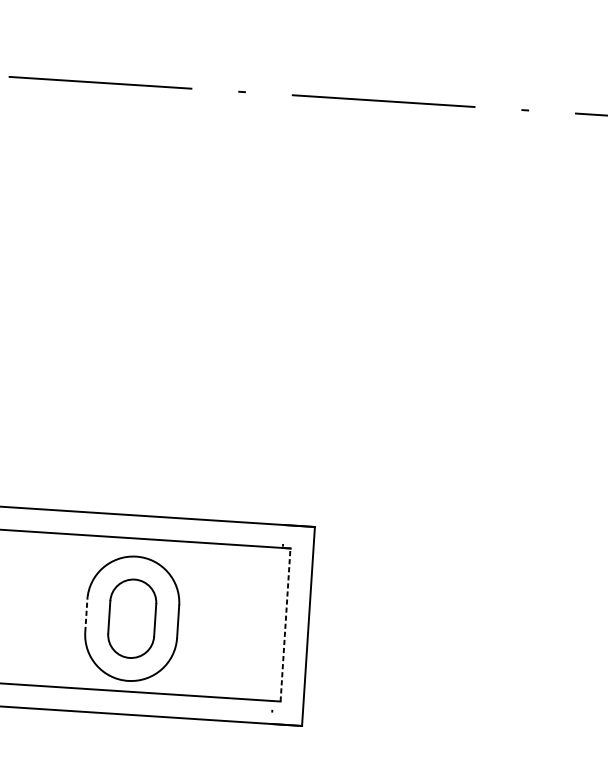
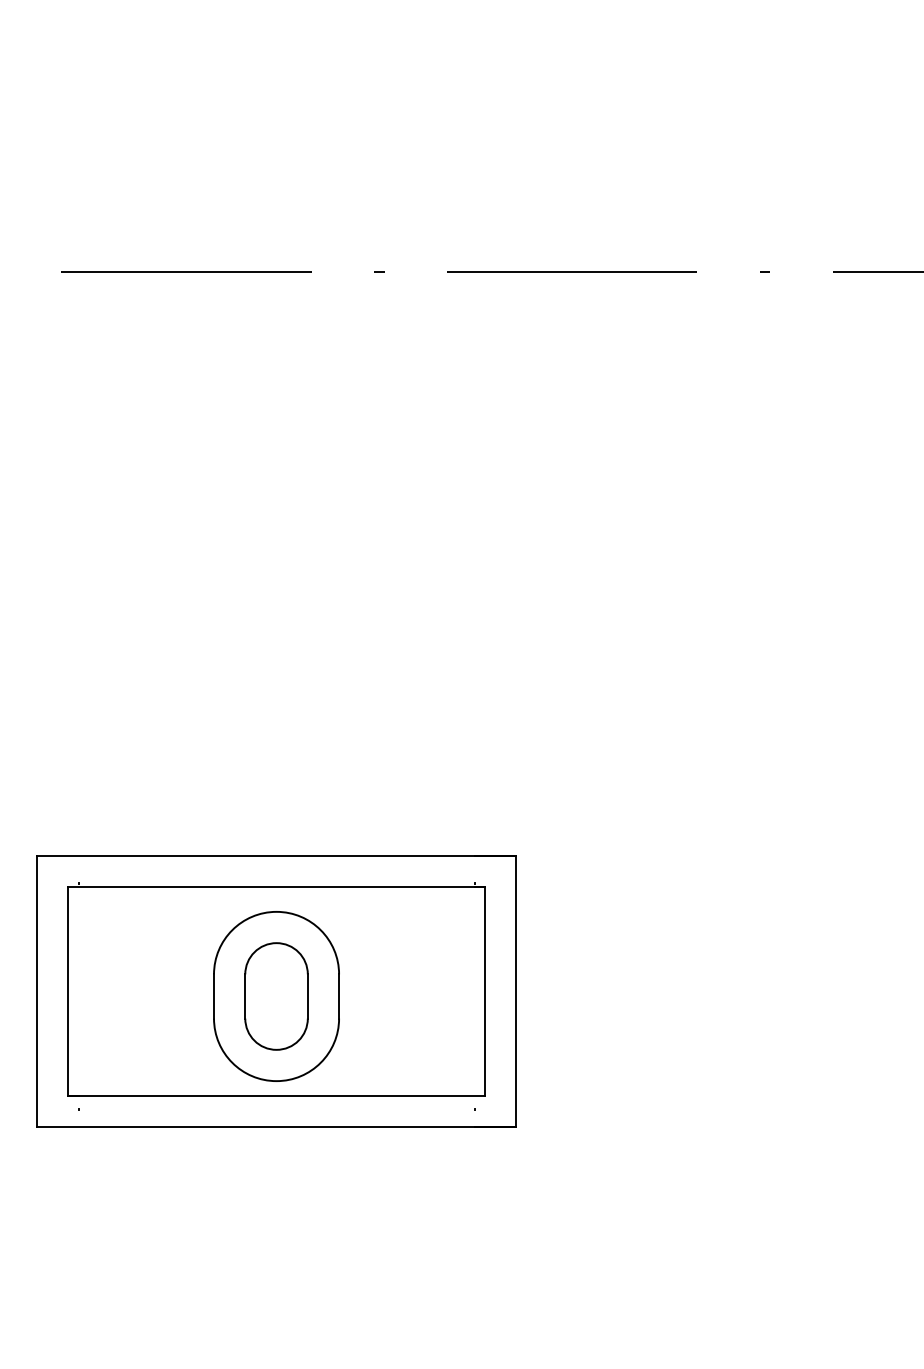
line: (86, 615) -> (214, 996), dashed -> solid
line: (285, 625) -> (485, 991), dashed -> solid

